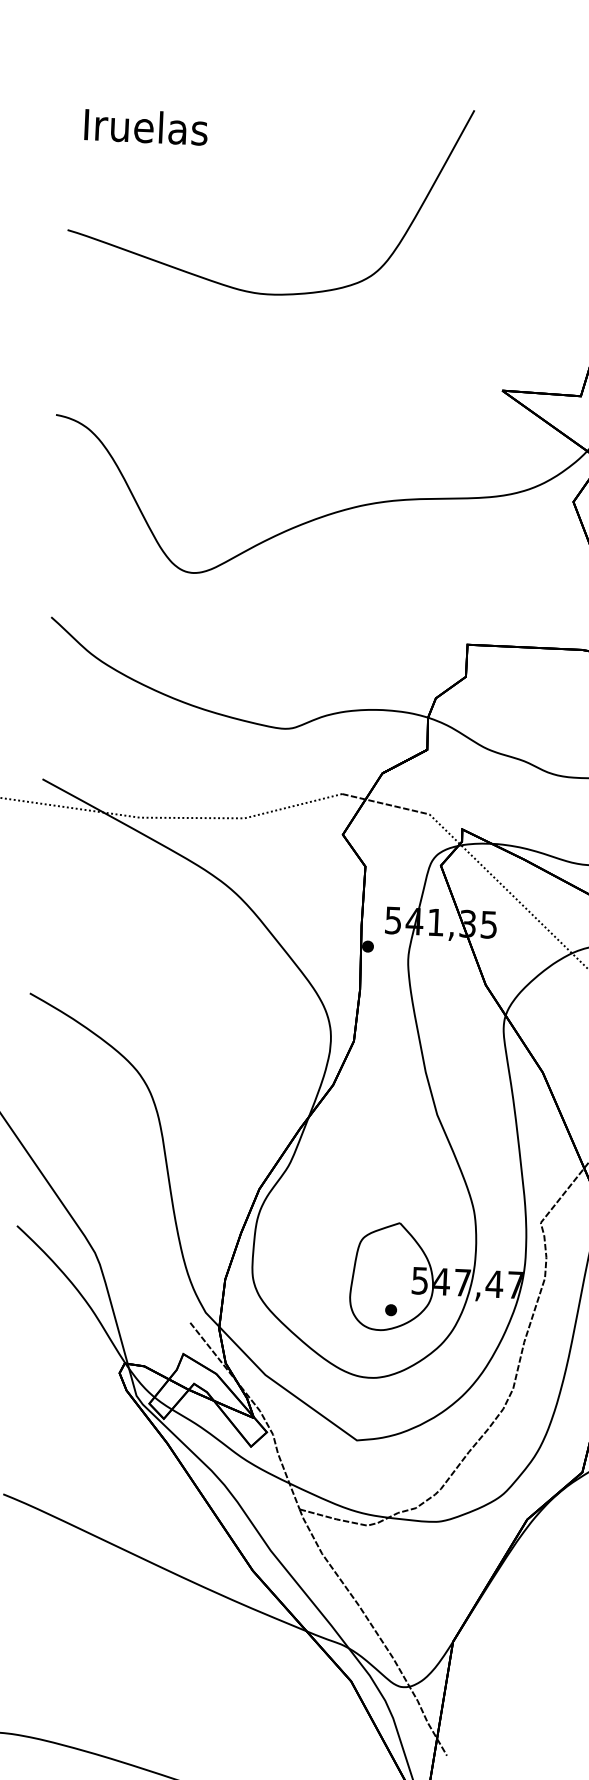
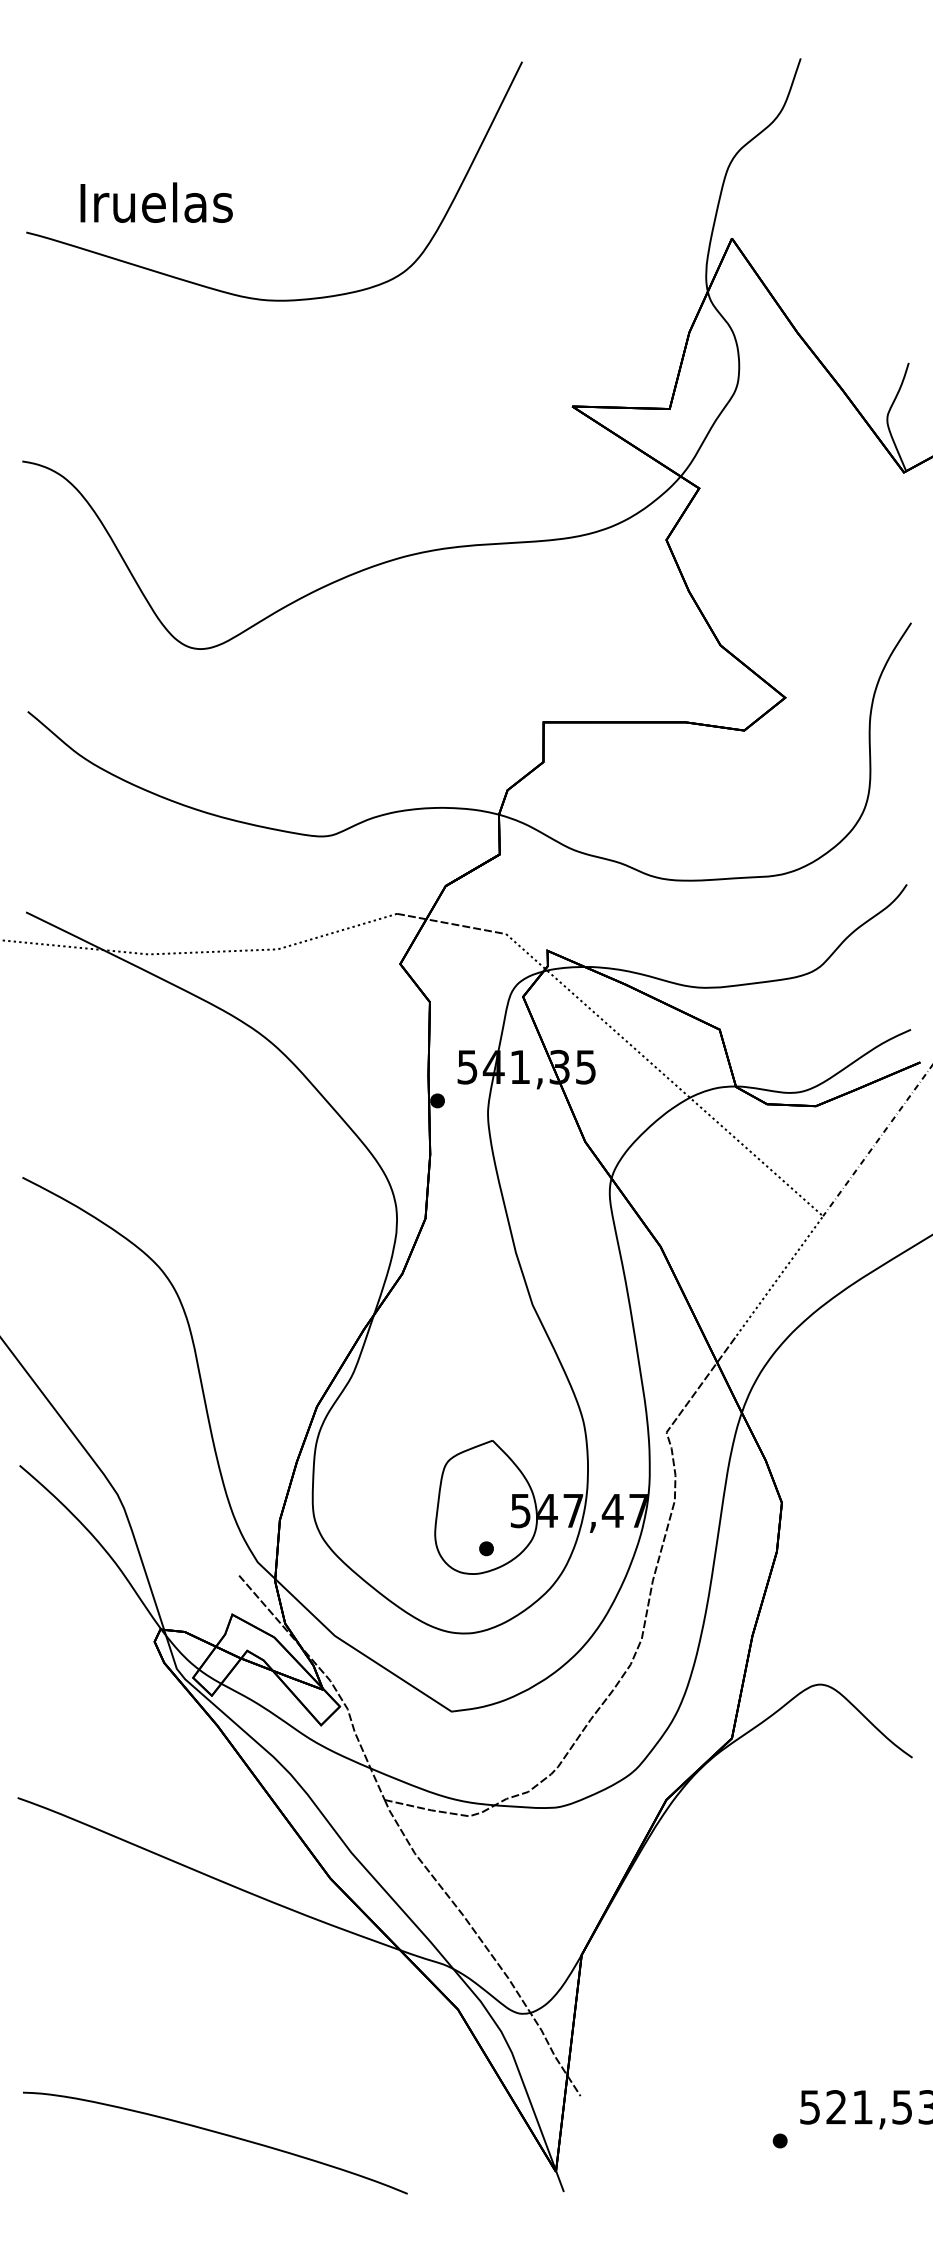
text: (146, 126) -> (156, 202), moved

